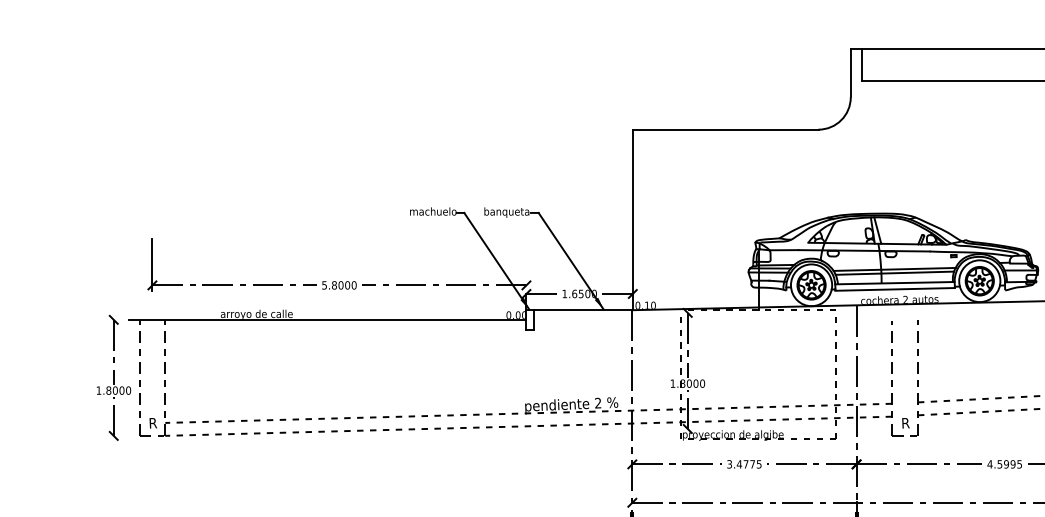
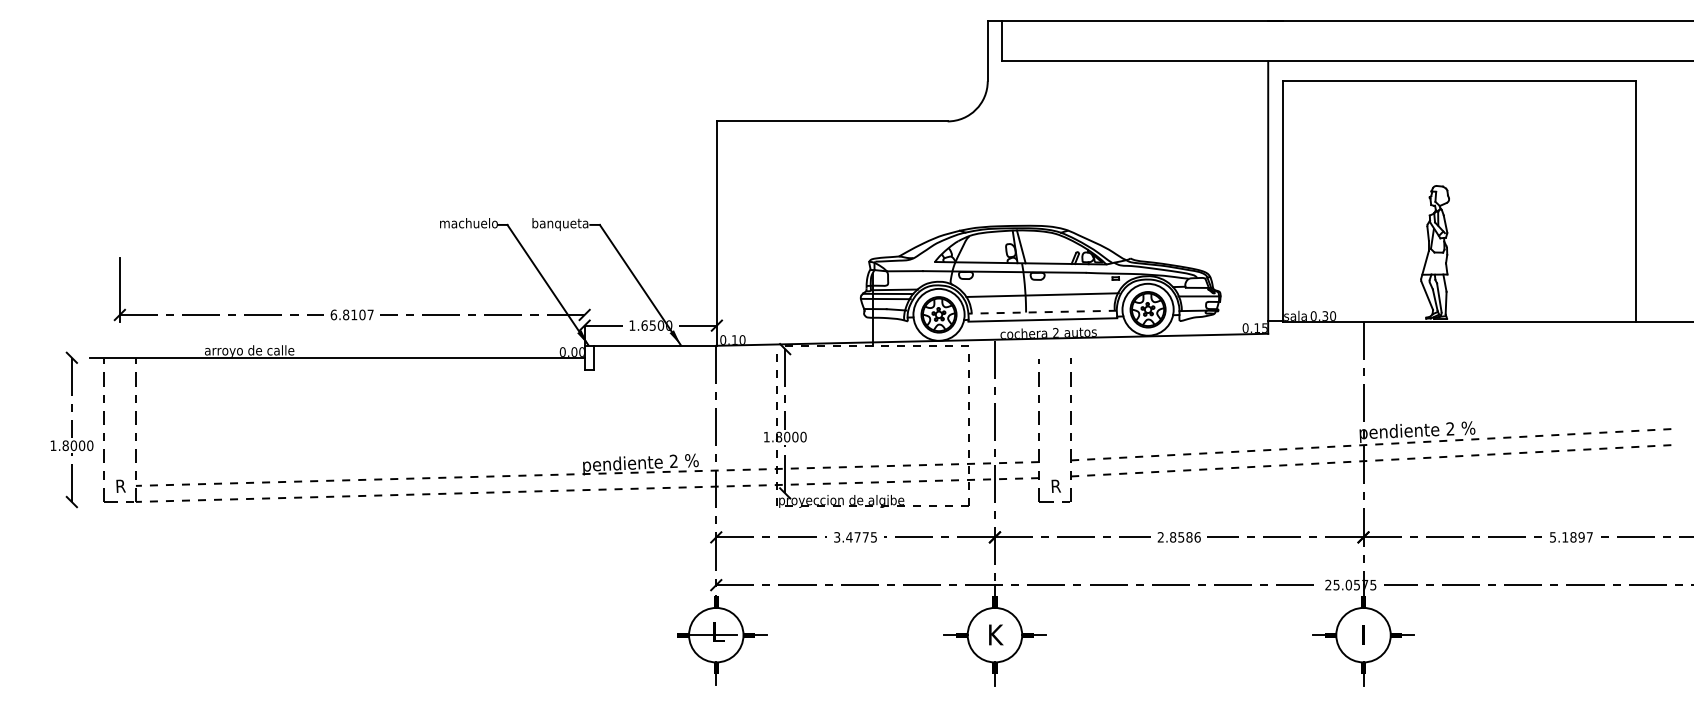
line: (894, 272) -> (1042, 299), removed
line: (894, 283) -> (1042, 312), solid -> dashed
text: (338, 285) -> (351, 314), 5.8000 -> 6.8107
text: (1004, 464) -> (1178, 537), 4.5995 -> 2.8586

